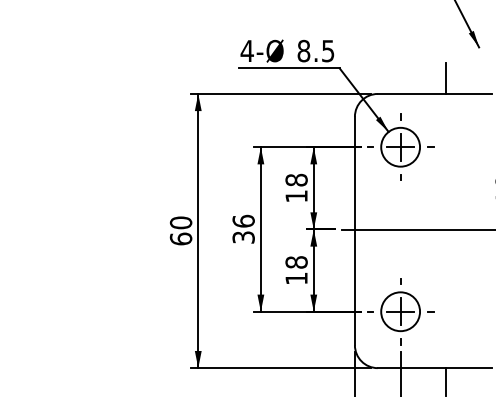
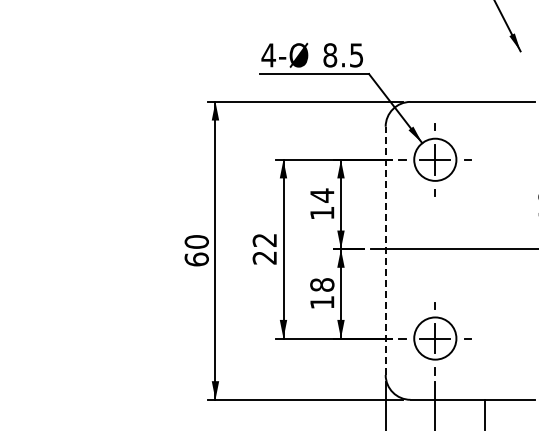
line: (445, 77) -> (484, 84), removed
text: (296, 180) -> (322, 195), 18 -> 14
text: (243, 228) -> (264, 248), 36 -> 22
line: (354, 230) -> (385, 250), solid -> dashed

